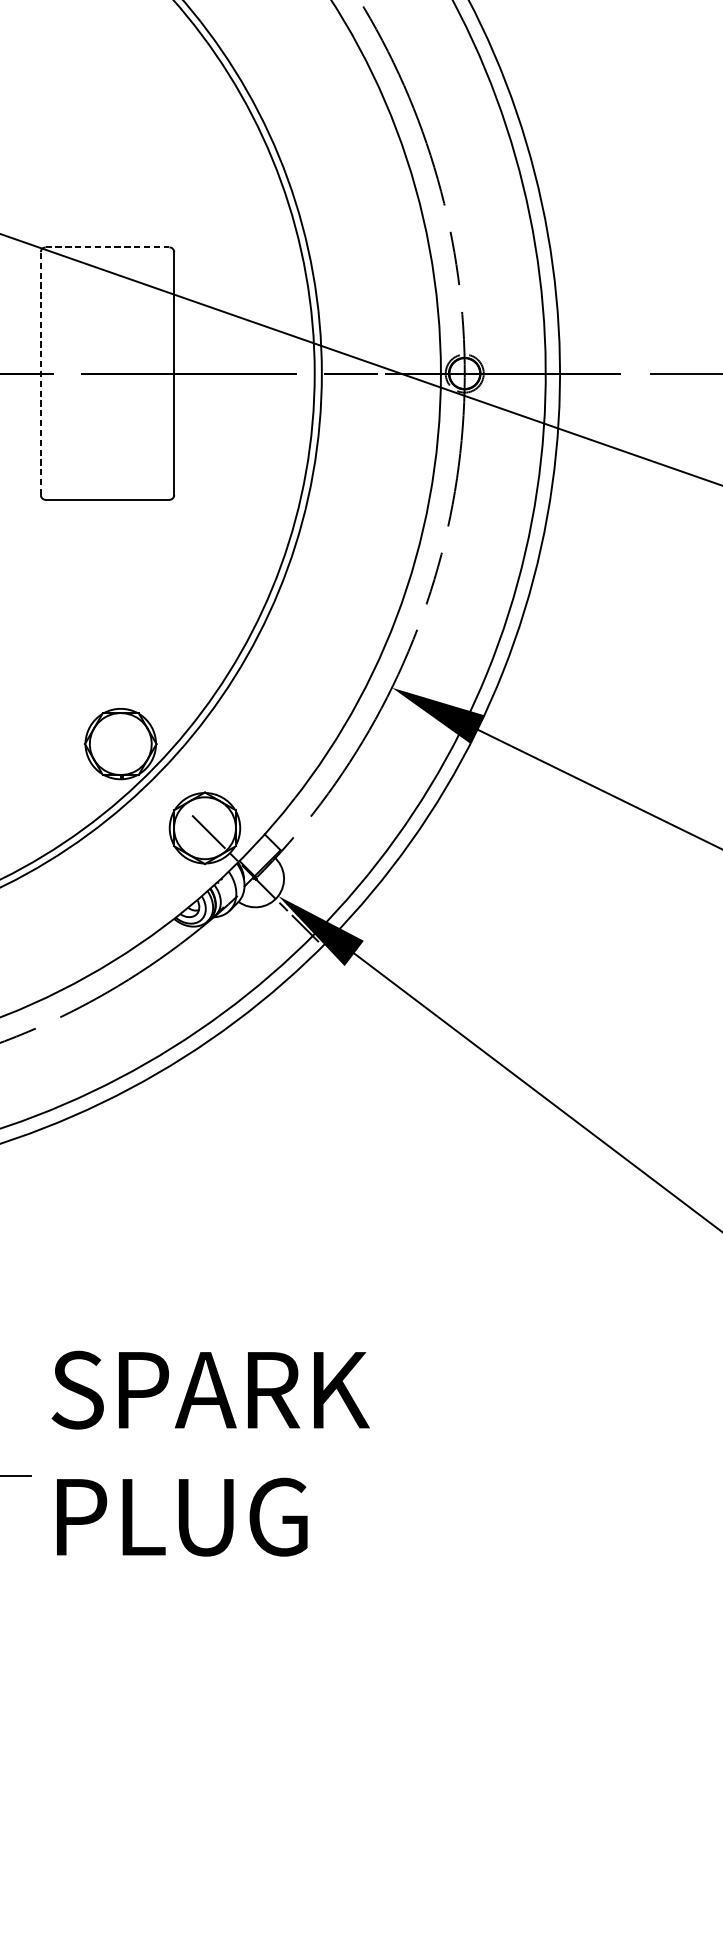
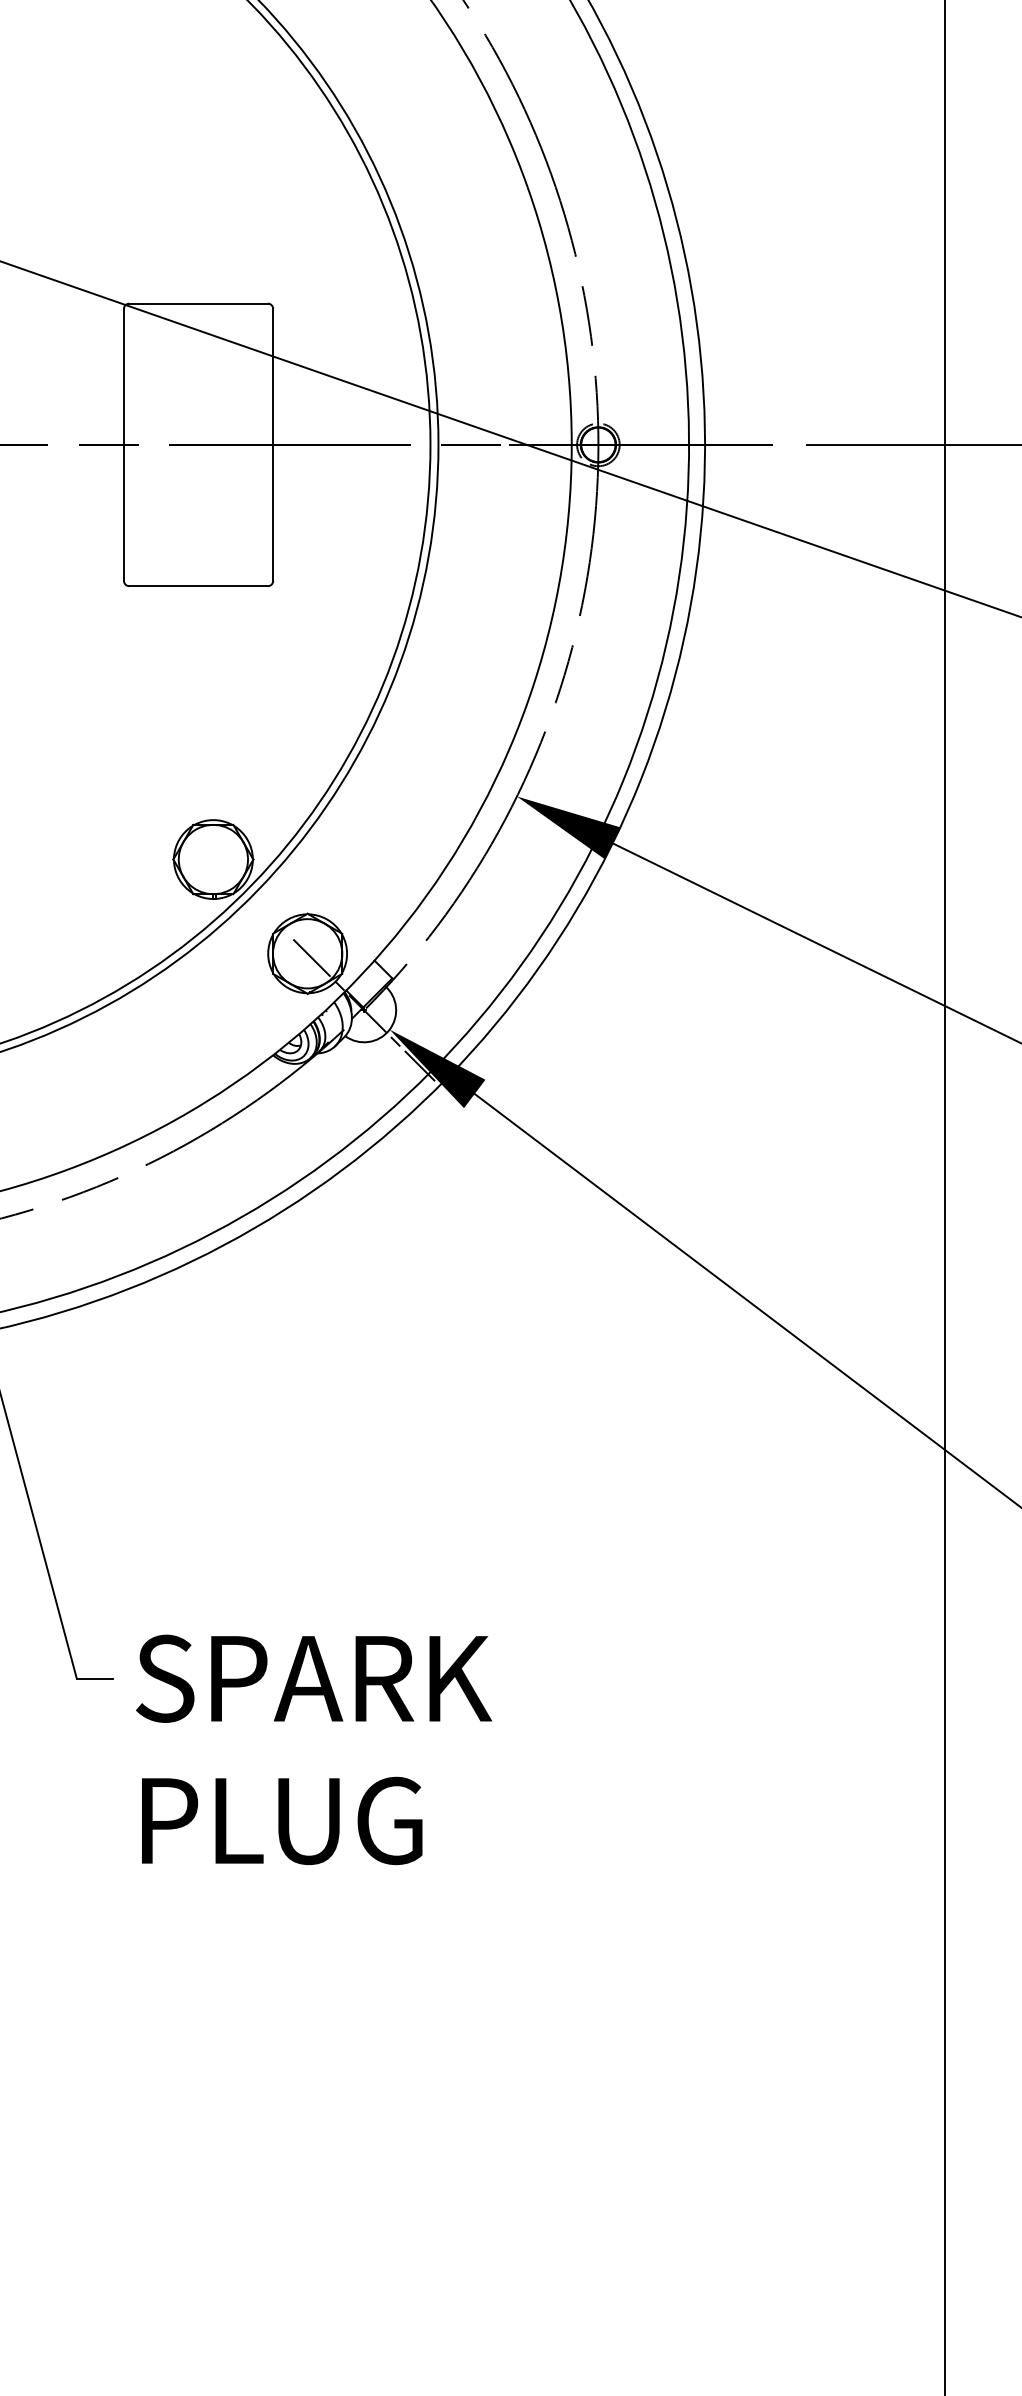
line: (108, 247) -> (199, 303), dashed -> solid
line: (40, 373) -> (123, 444), dashed -> solid
text: (211, 1453) -> (314, 1749), moved

